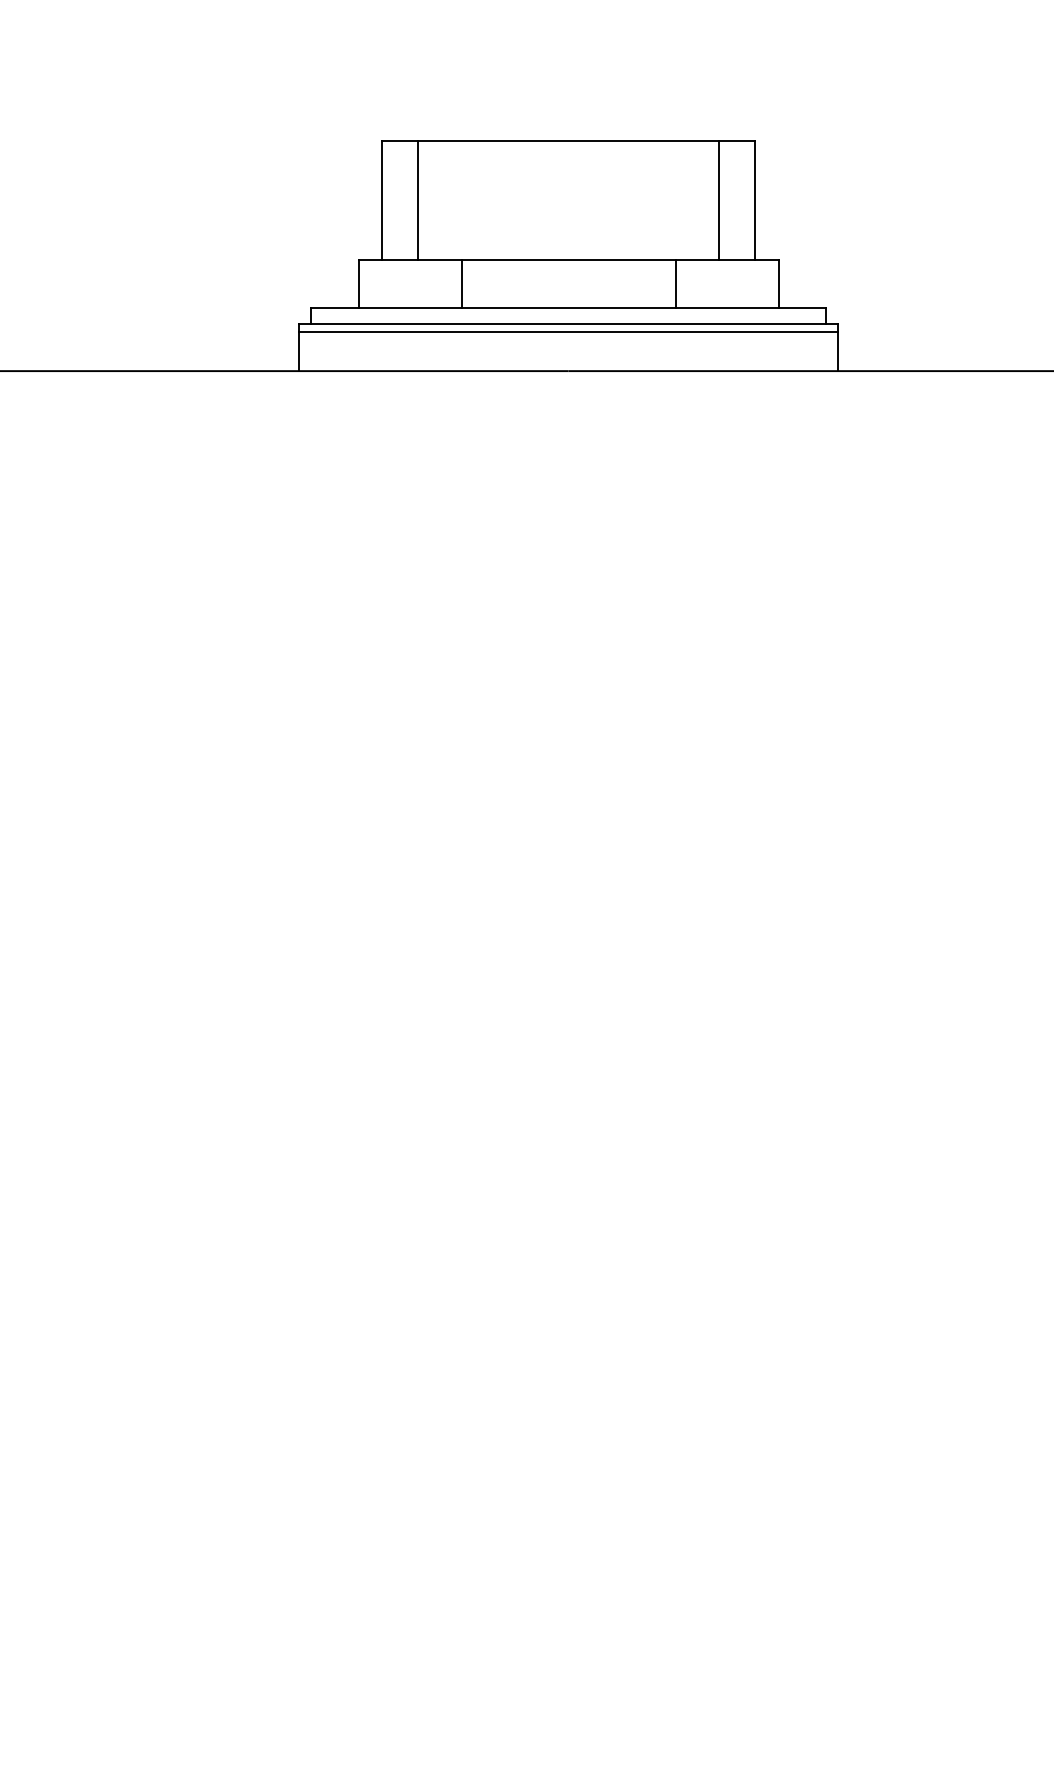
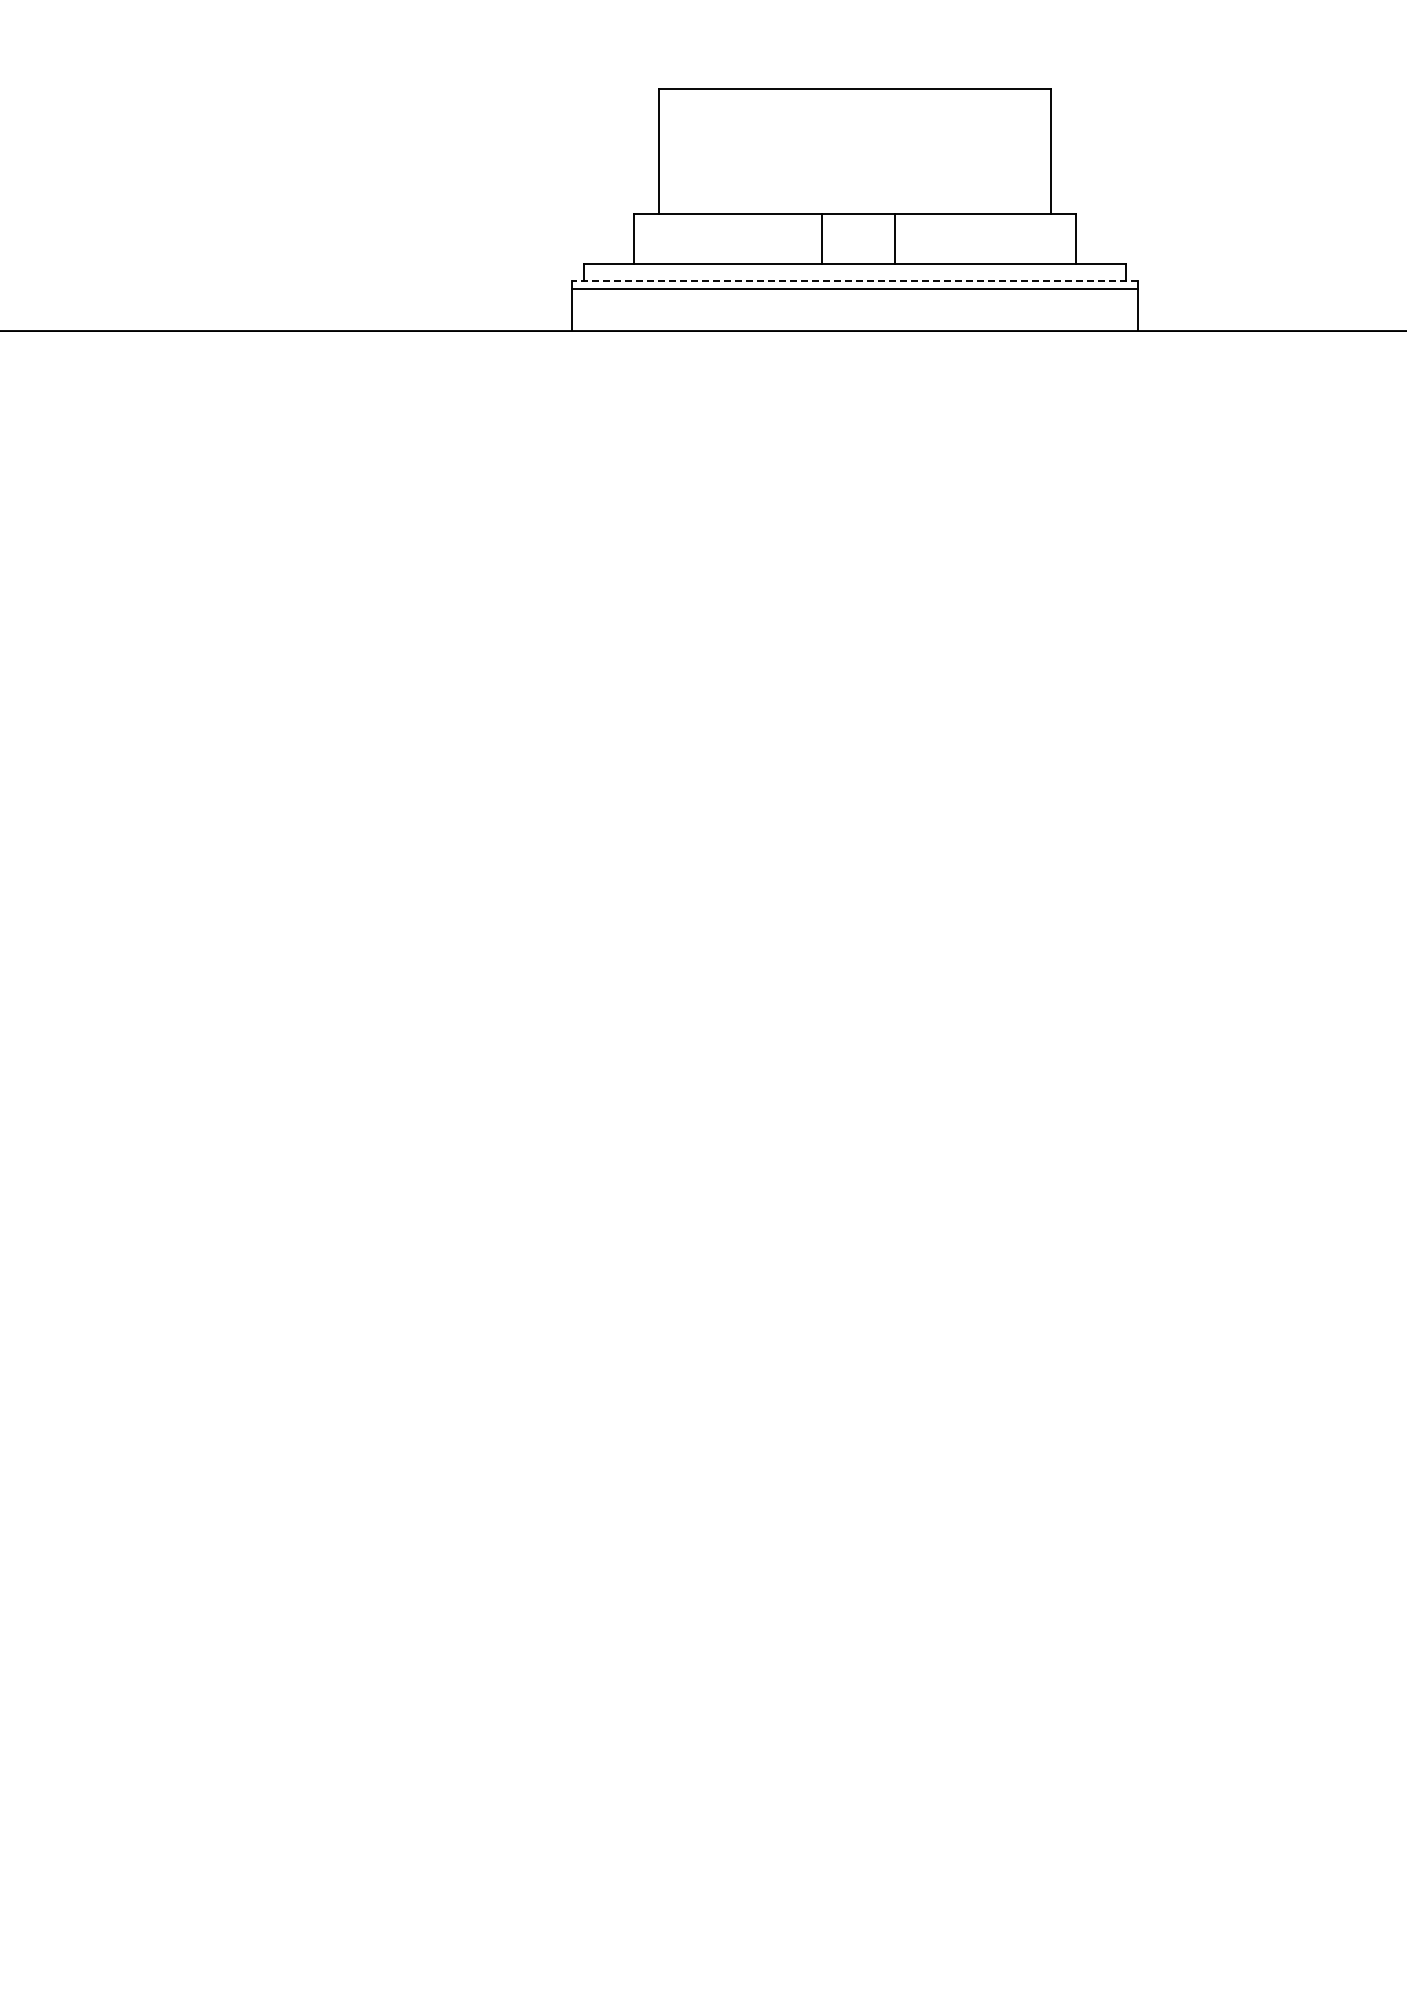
line: (417, 200) -> (696, 151), removed
line: (719, 200) -> (1013, 151), removed
line: (461, 284) -> (822, 239), moved
line: (675, 284) -> (894, 239), moved
line: (568, 324) -> (854, 281), solid -> dashed

